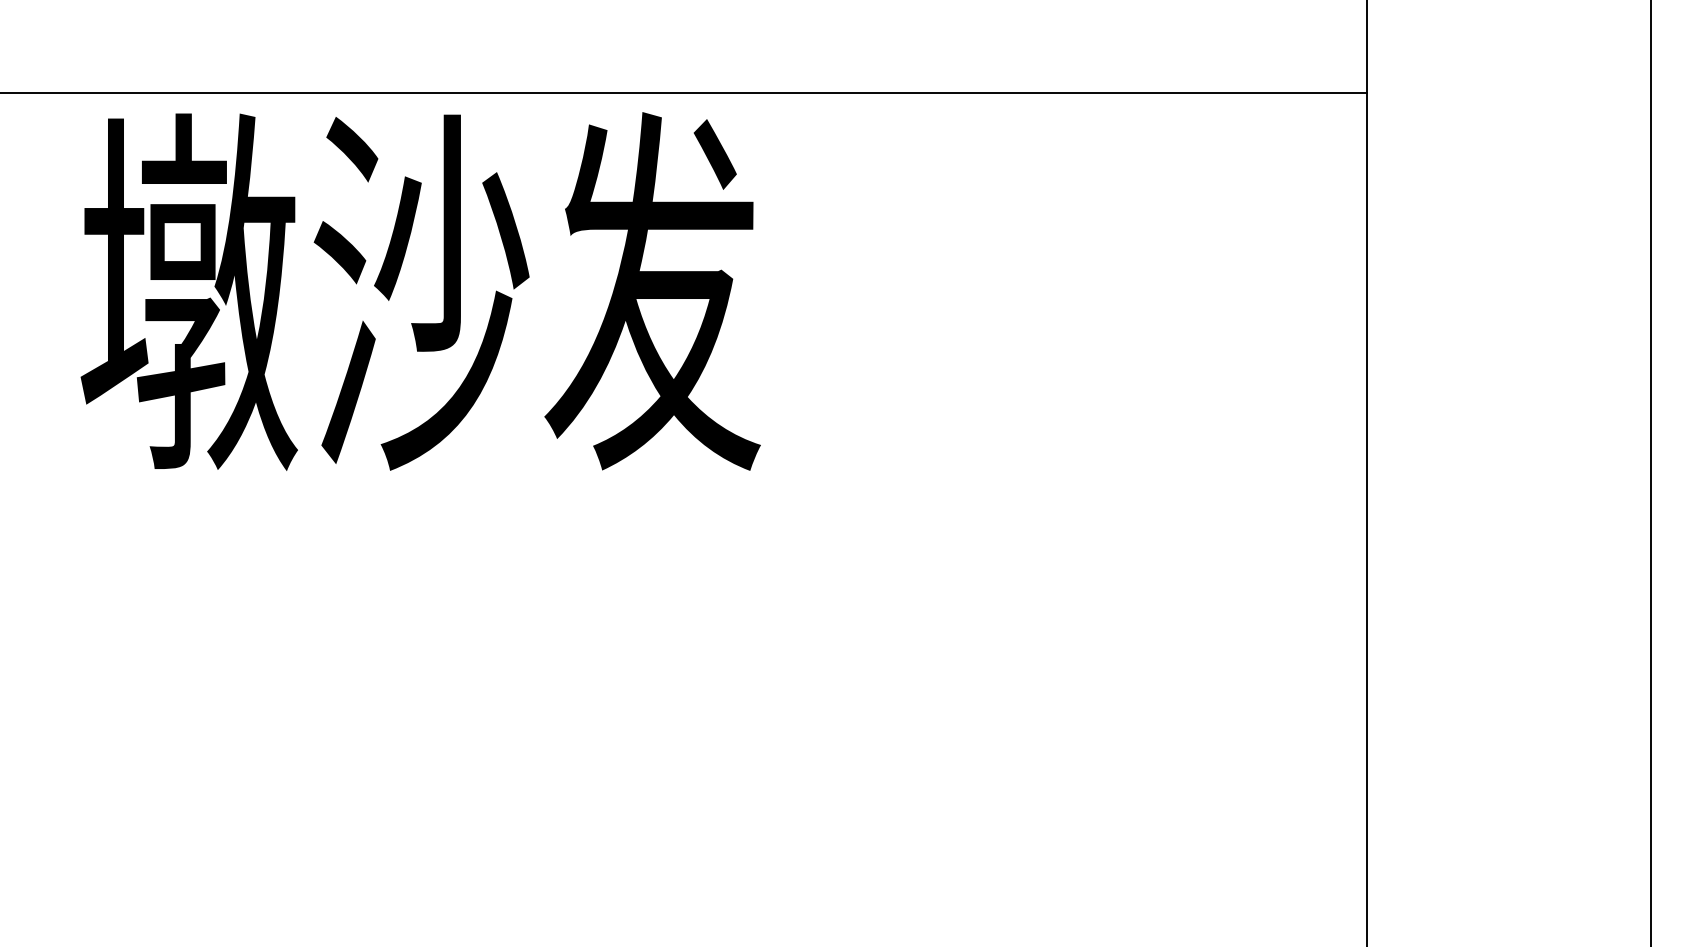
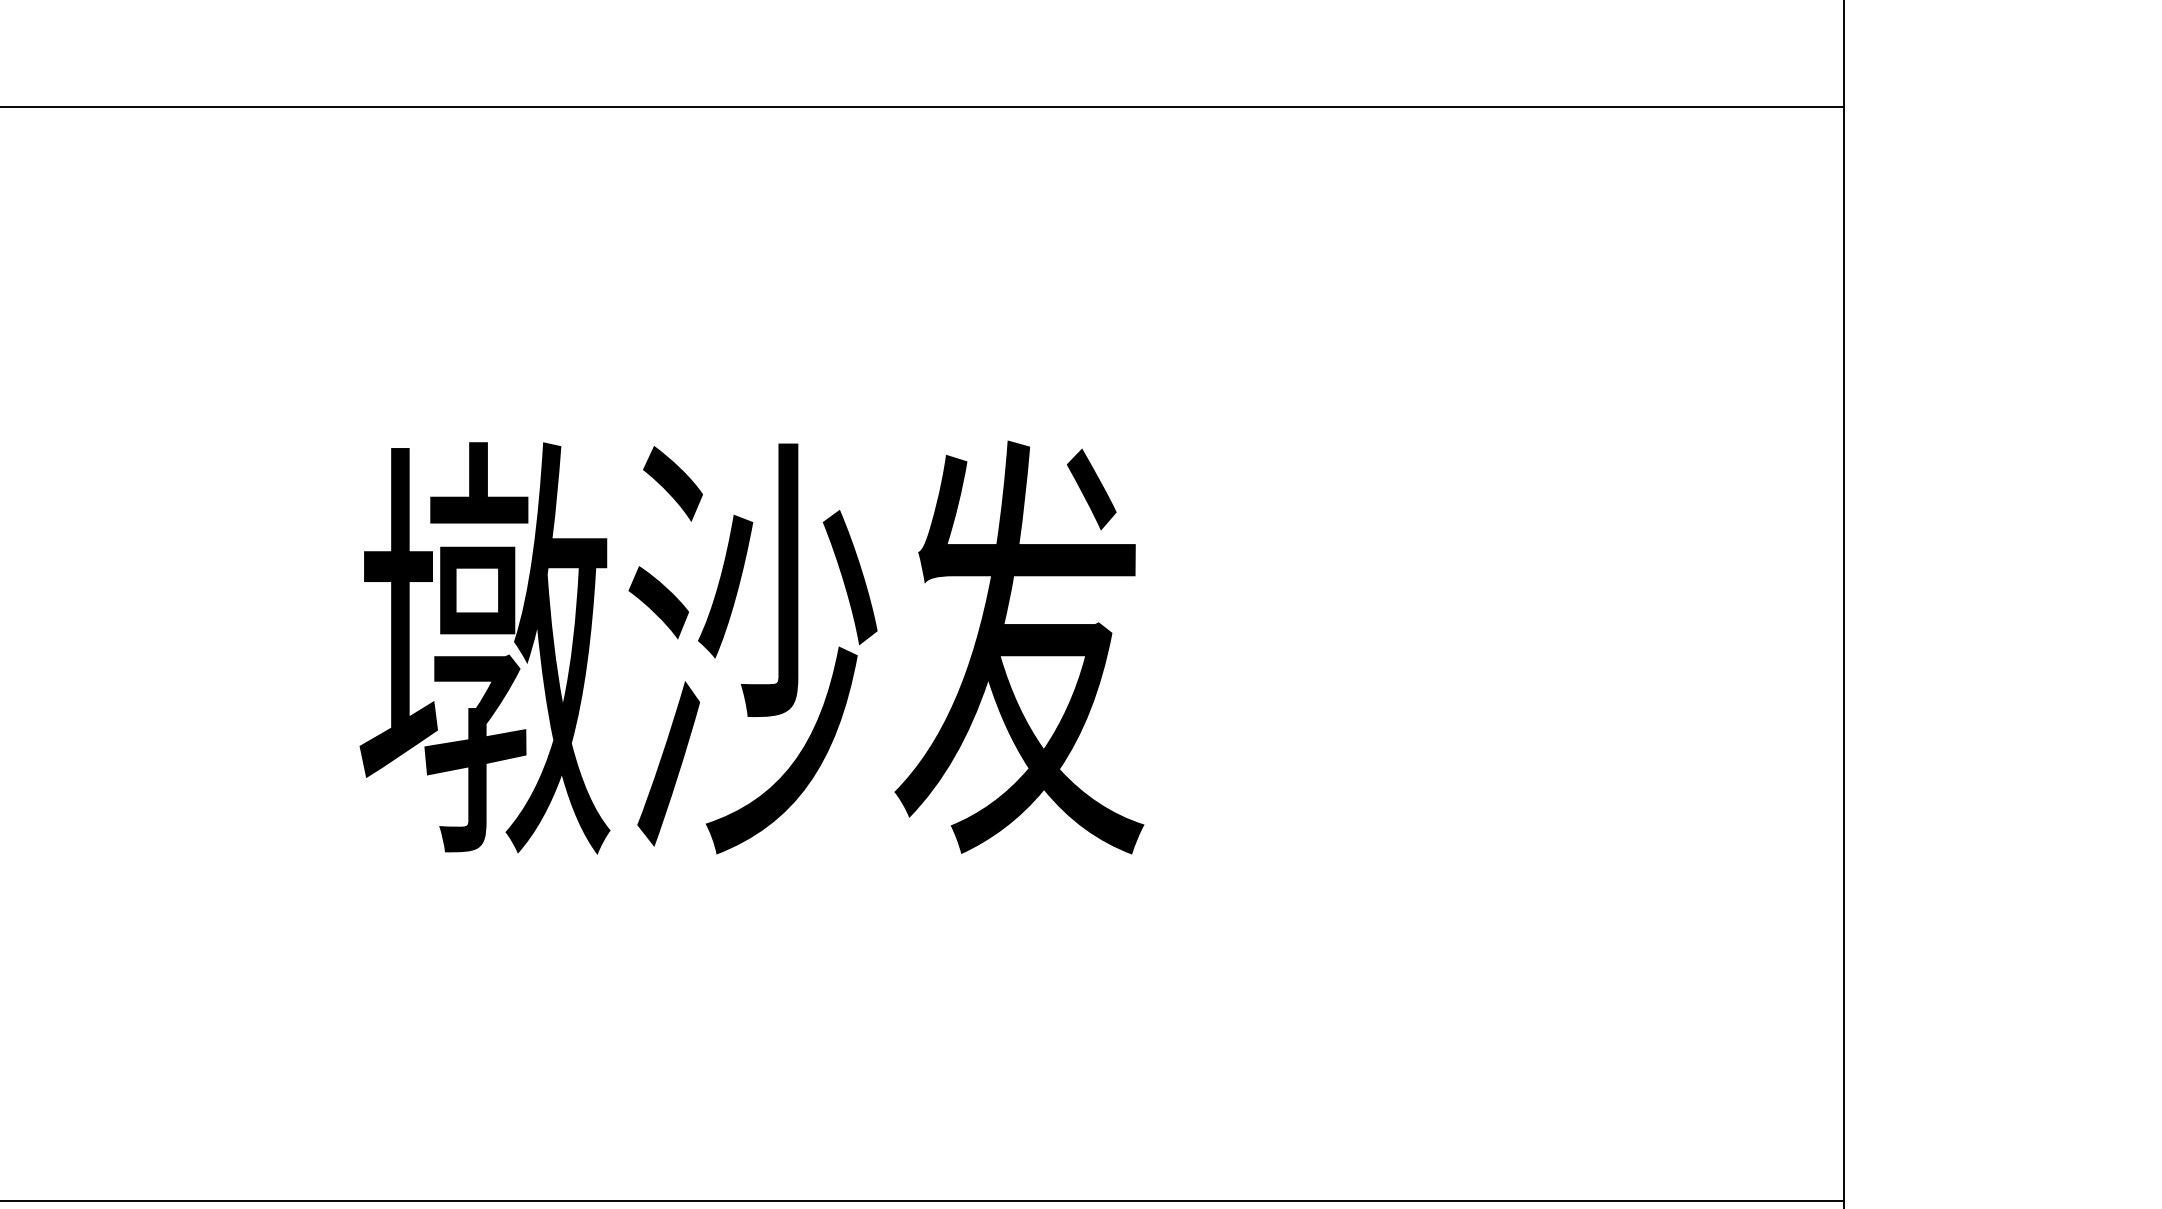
text: (420, 291) -> (751, 647), moved

